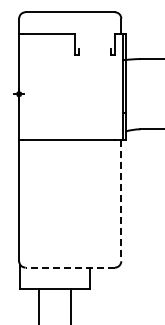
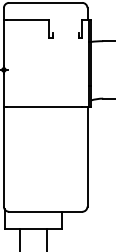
line: (121, 200) -> (87, 156), dashed -> solid
line: (70, 267) -> (45, 211), dashed -> solid

